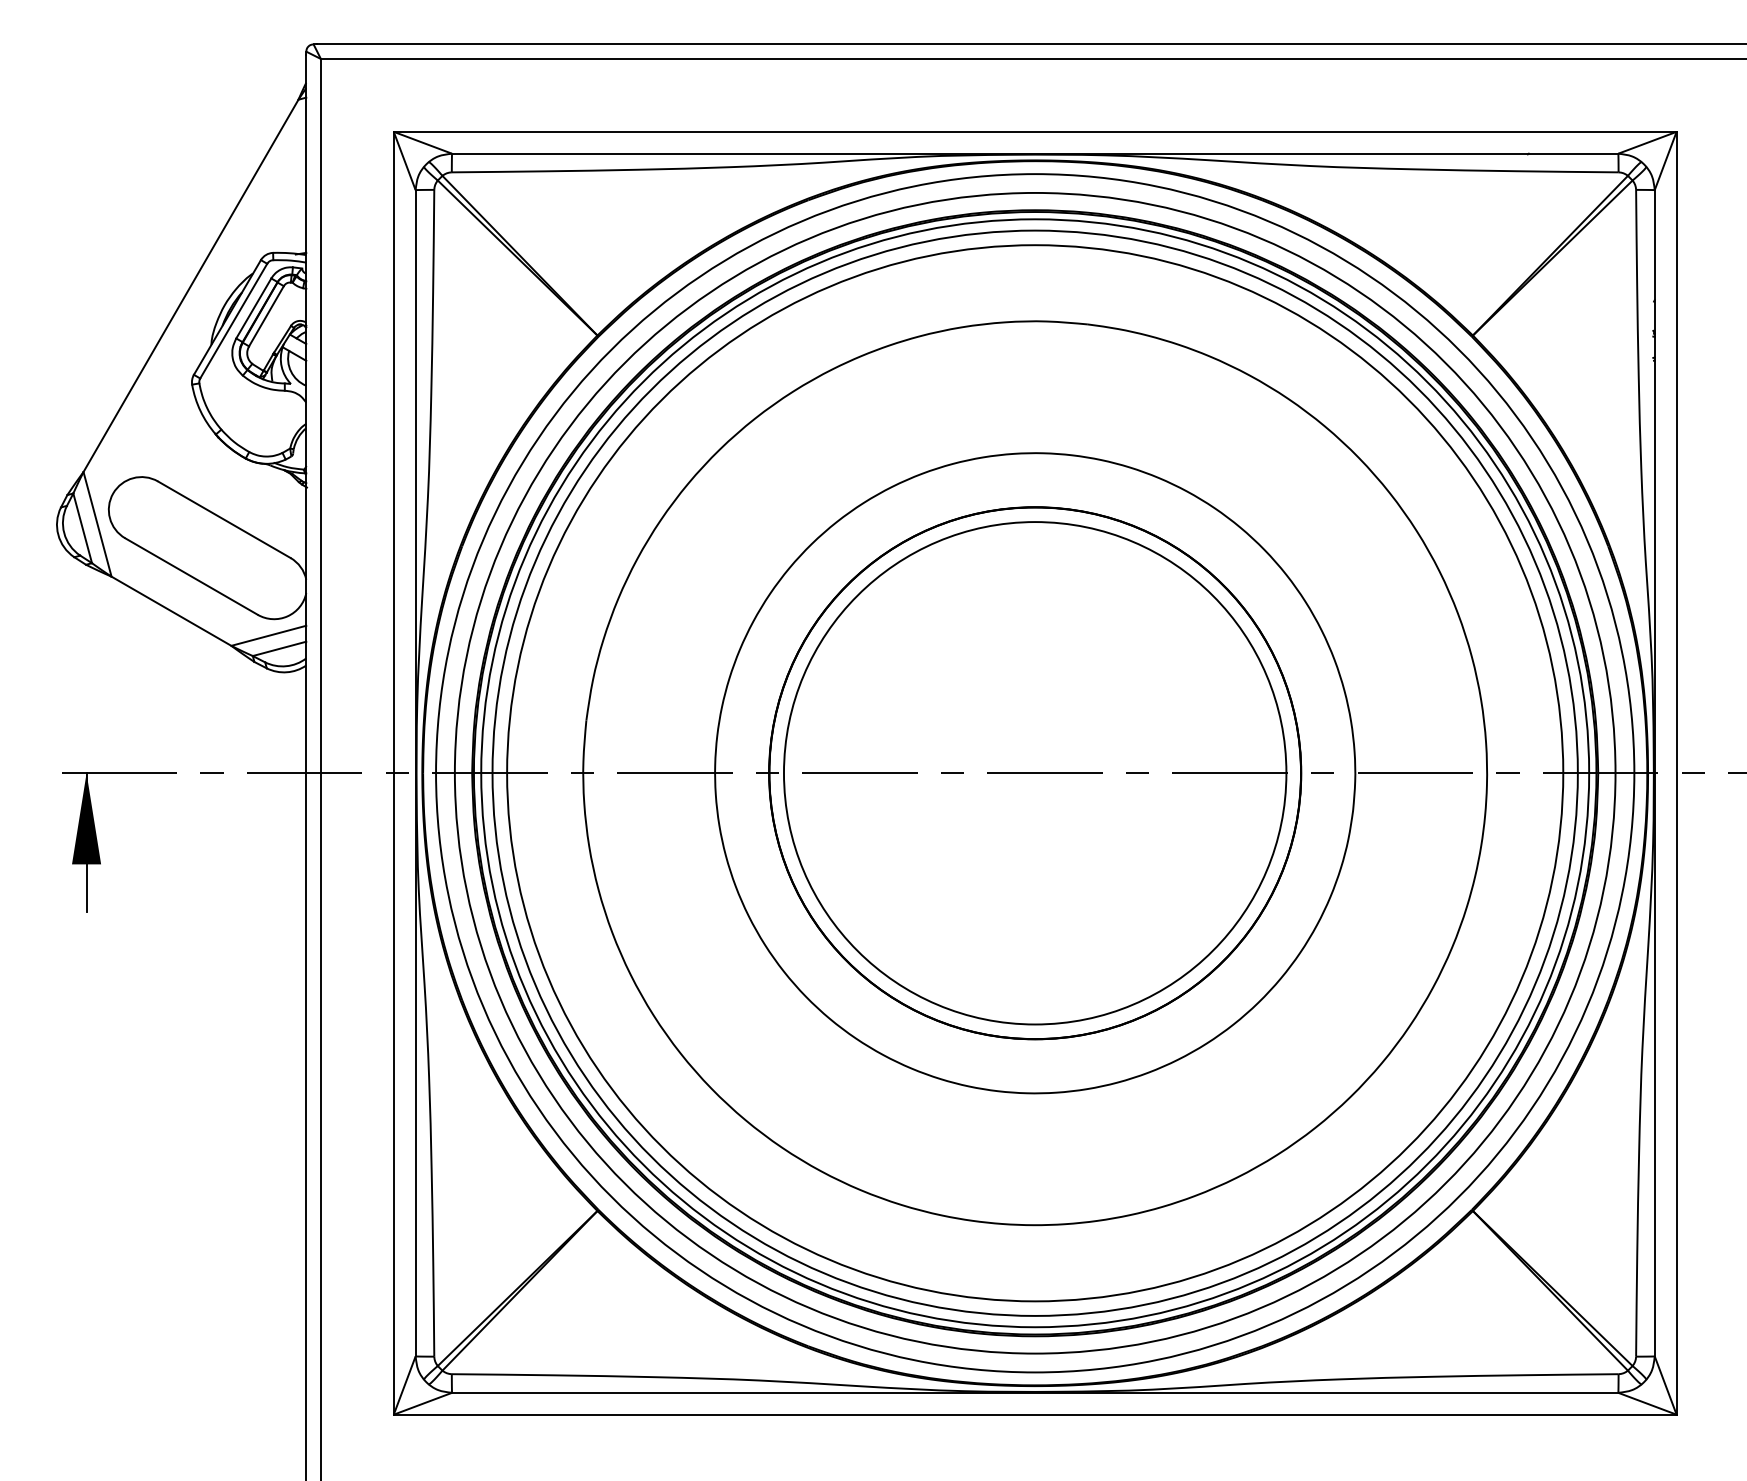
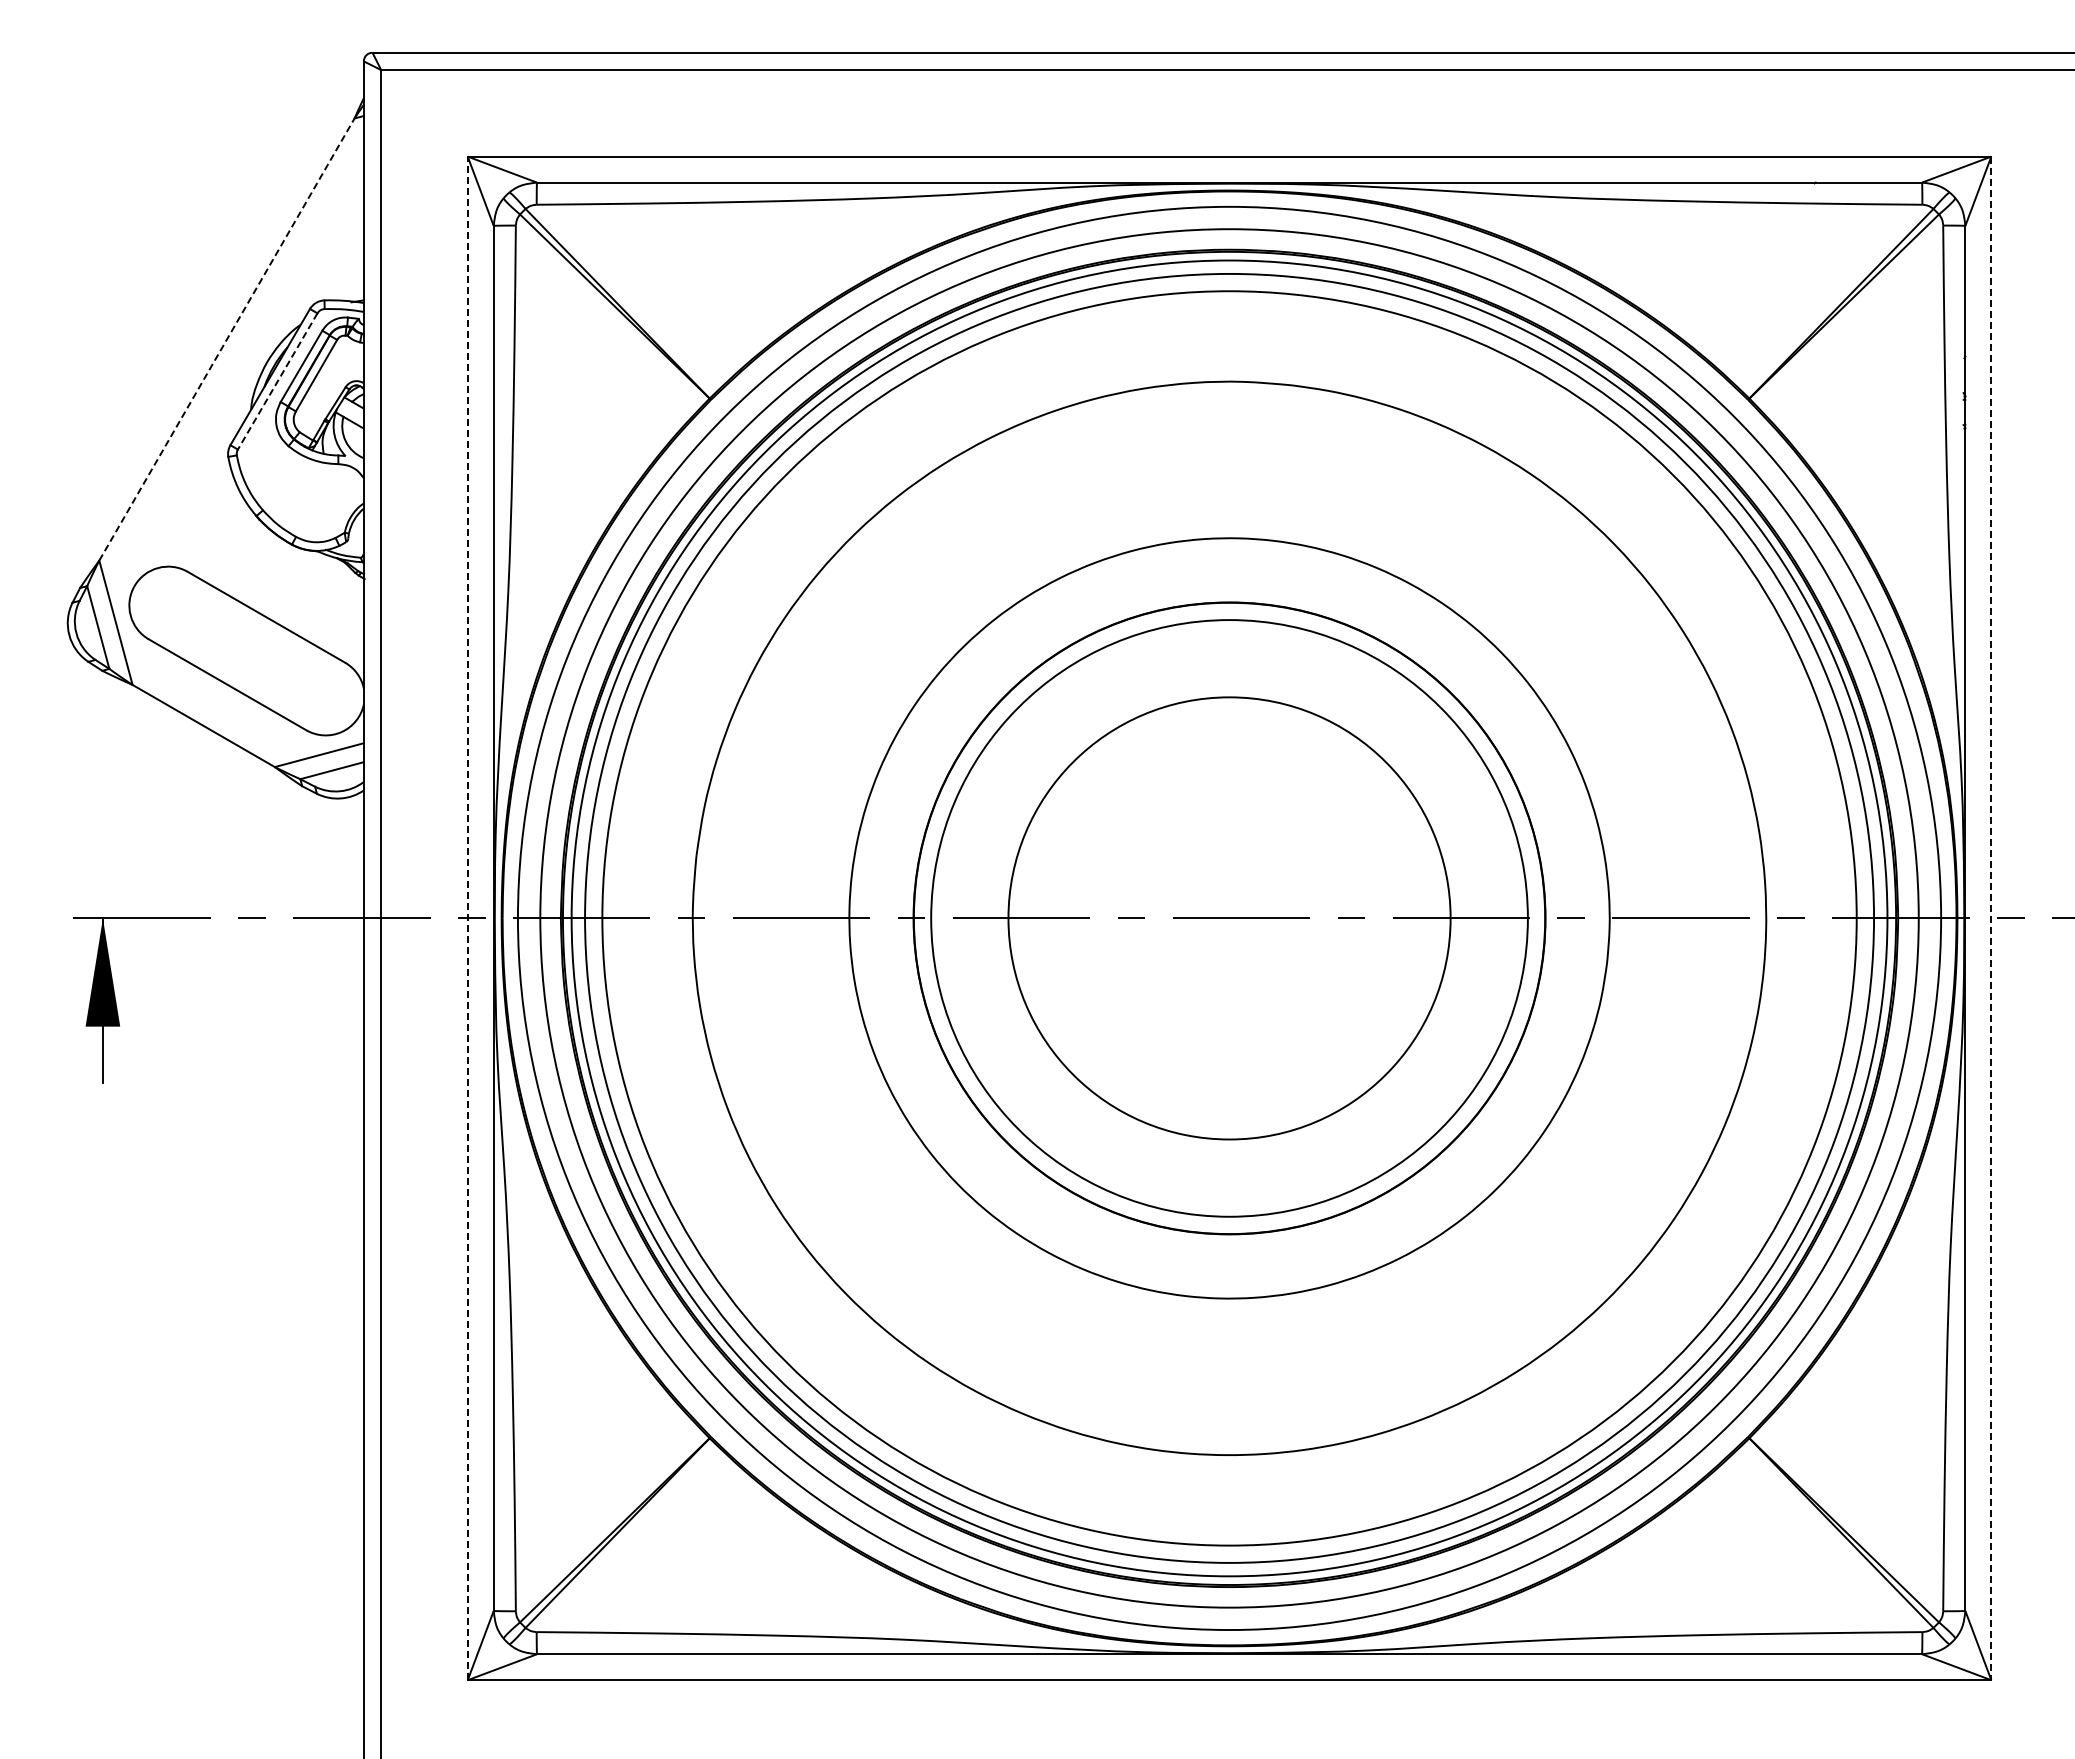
line: (191, 285) -> (227, 339), solid -> dashed
line: (233, 321) -> (277, 381), solid -> dashed
line: (393, 773) -> (467, 918), solid -> dashed
circle: (1035, 773) -> (1229, 918), size x0.7
line: (1676, 773) -> (1991, 918), solid -> dashed

